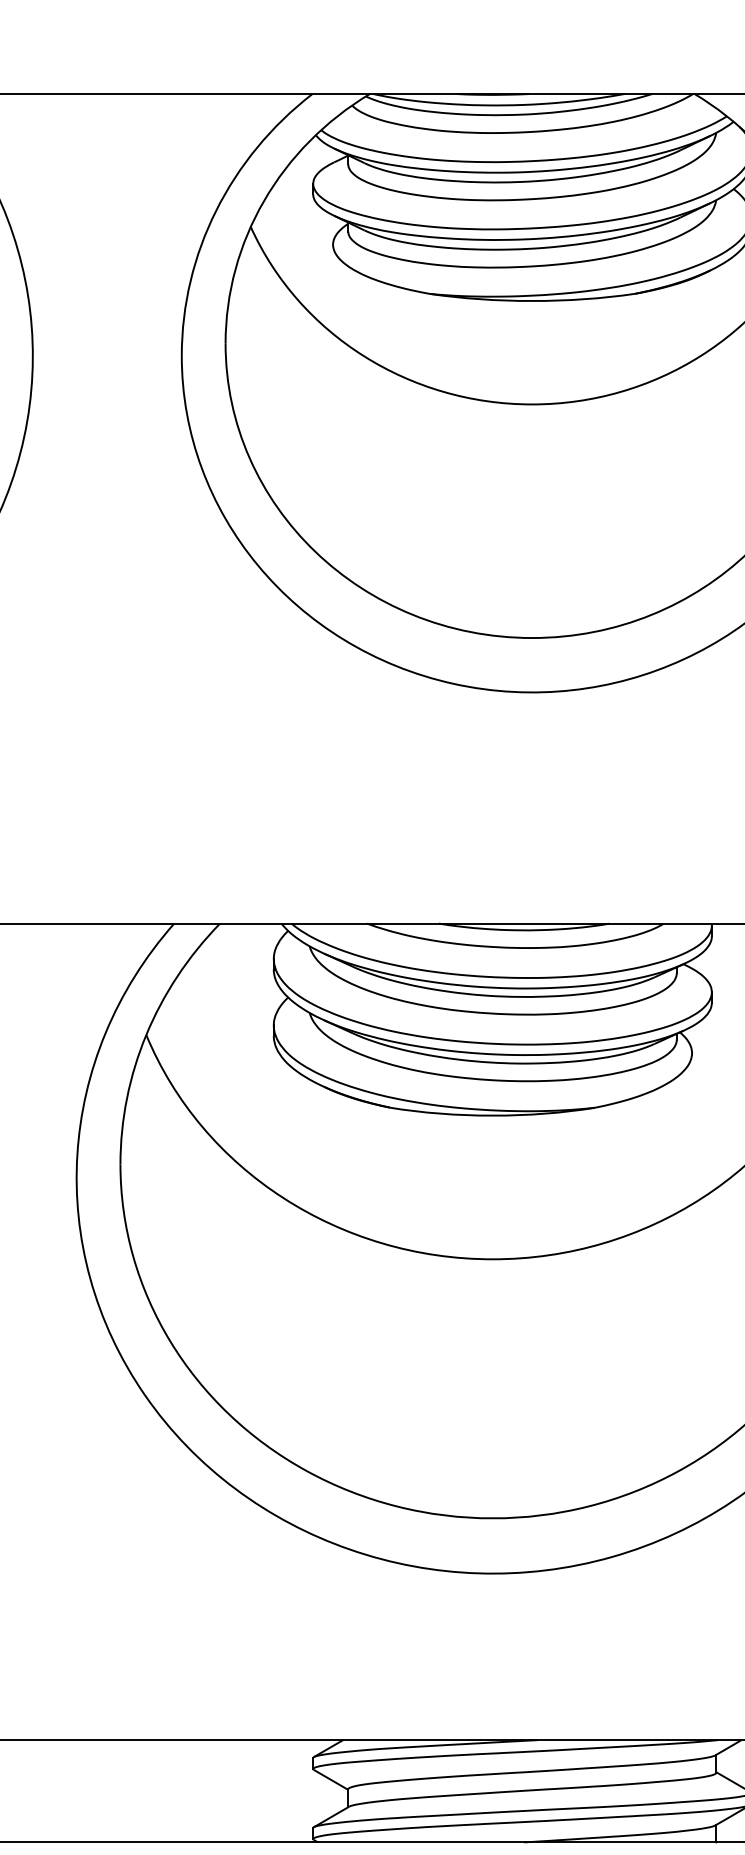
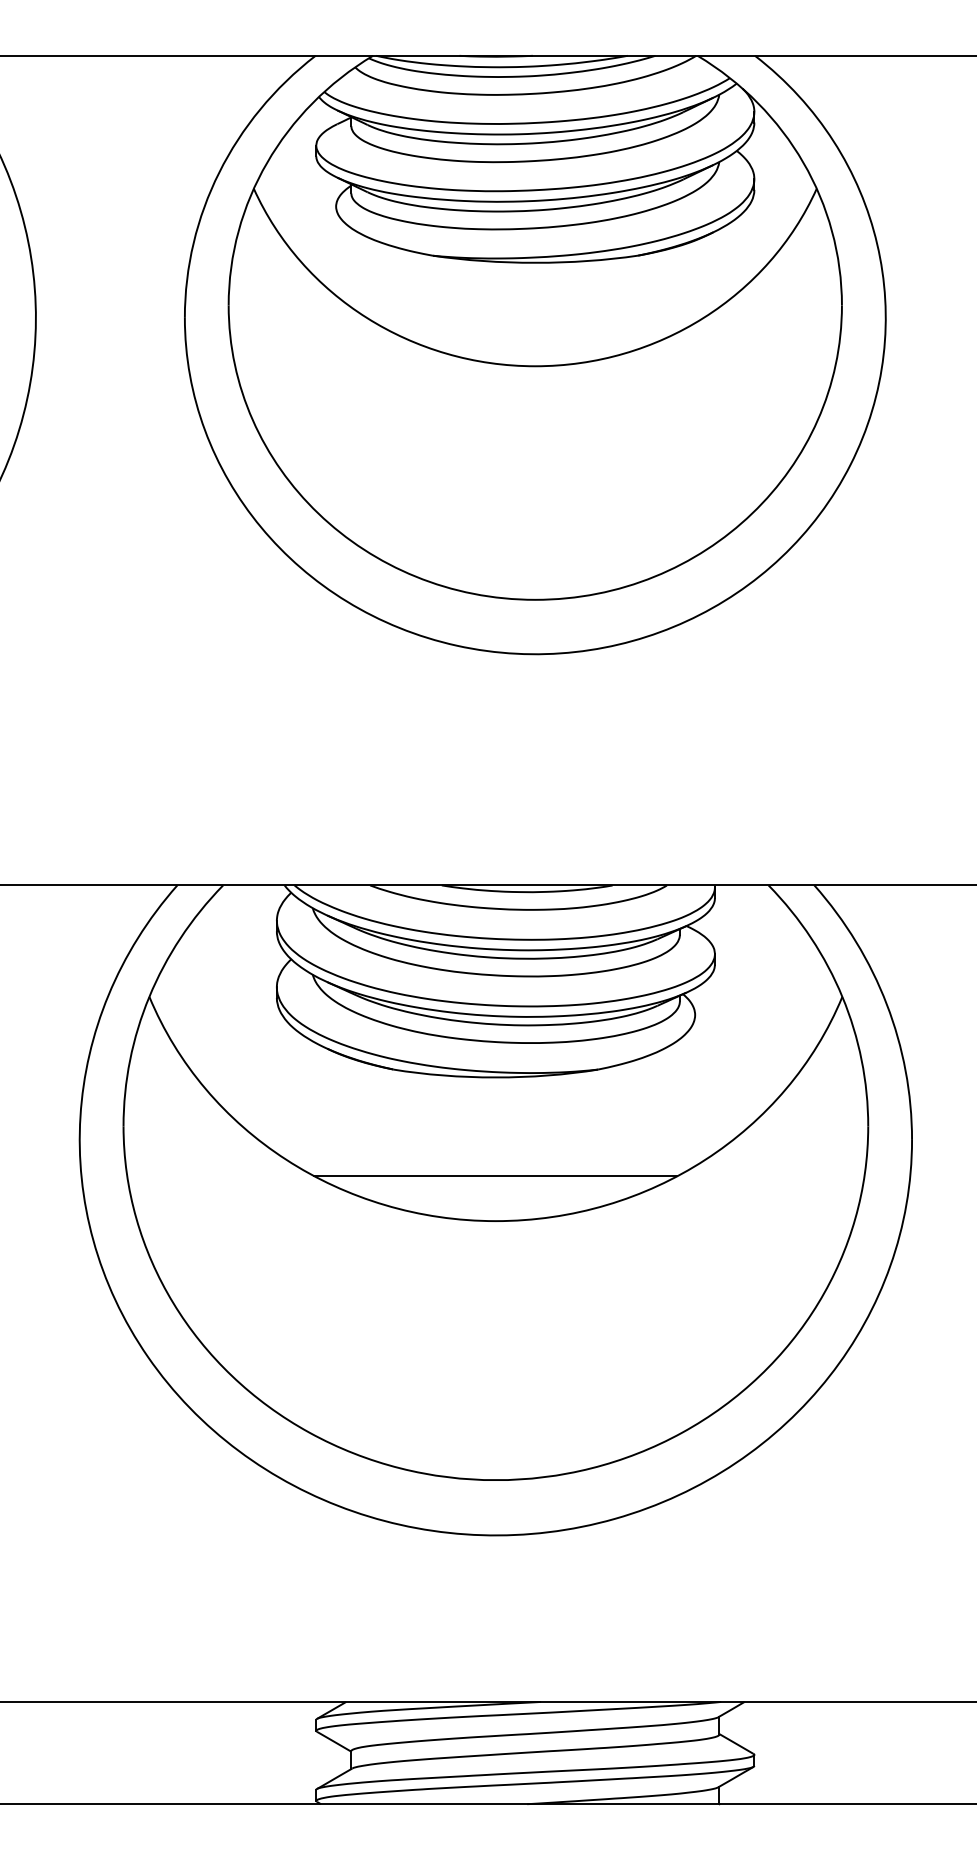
line: (492, 1214) -> (495, 1176), added

